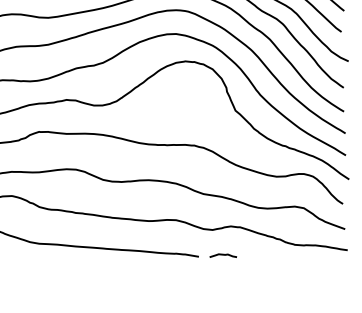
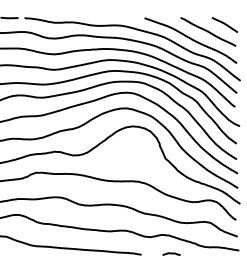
line: (223, 254) -> (171, 253), moved

